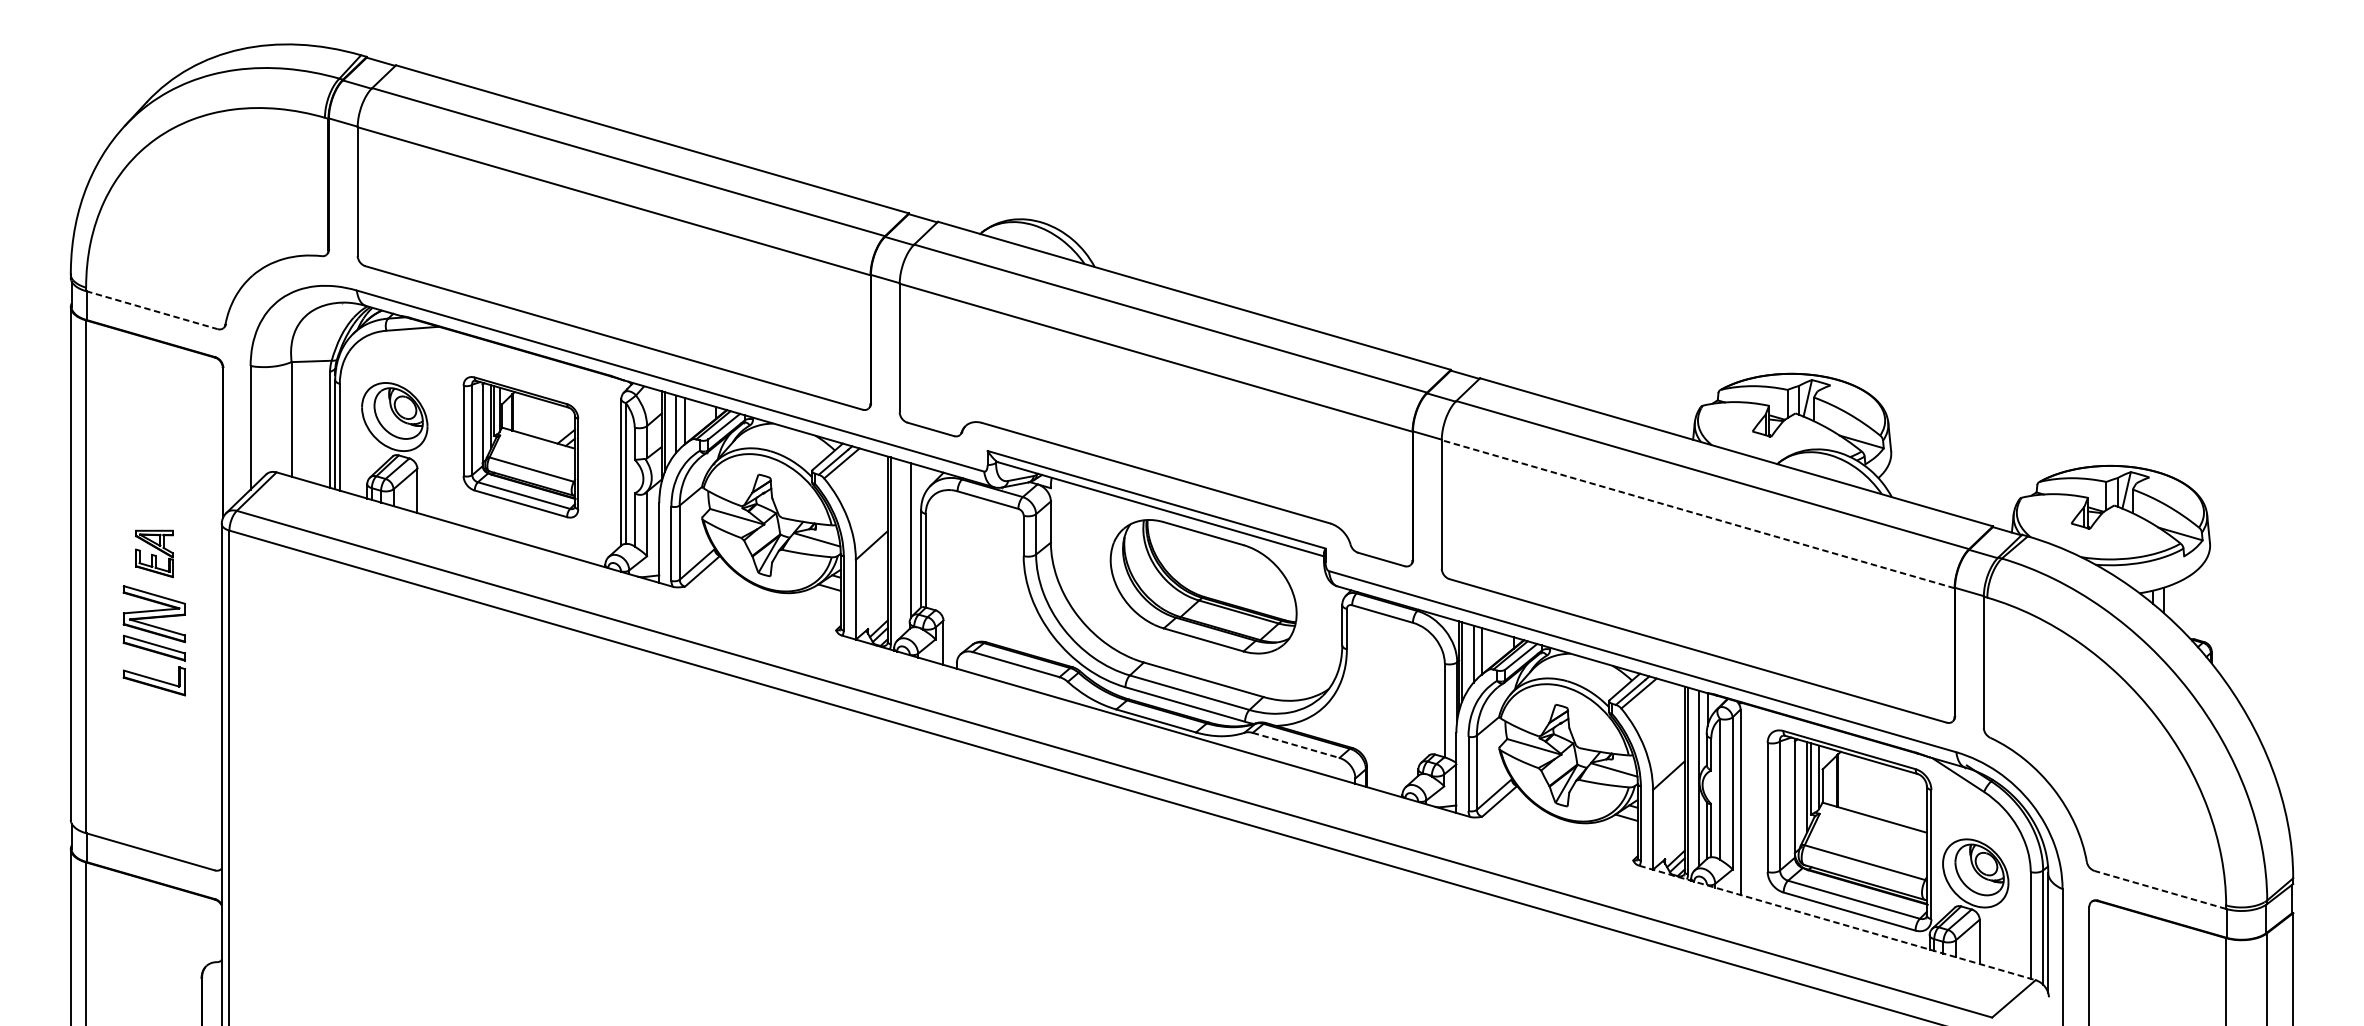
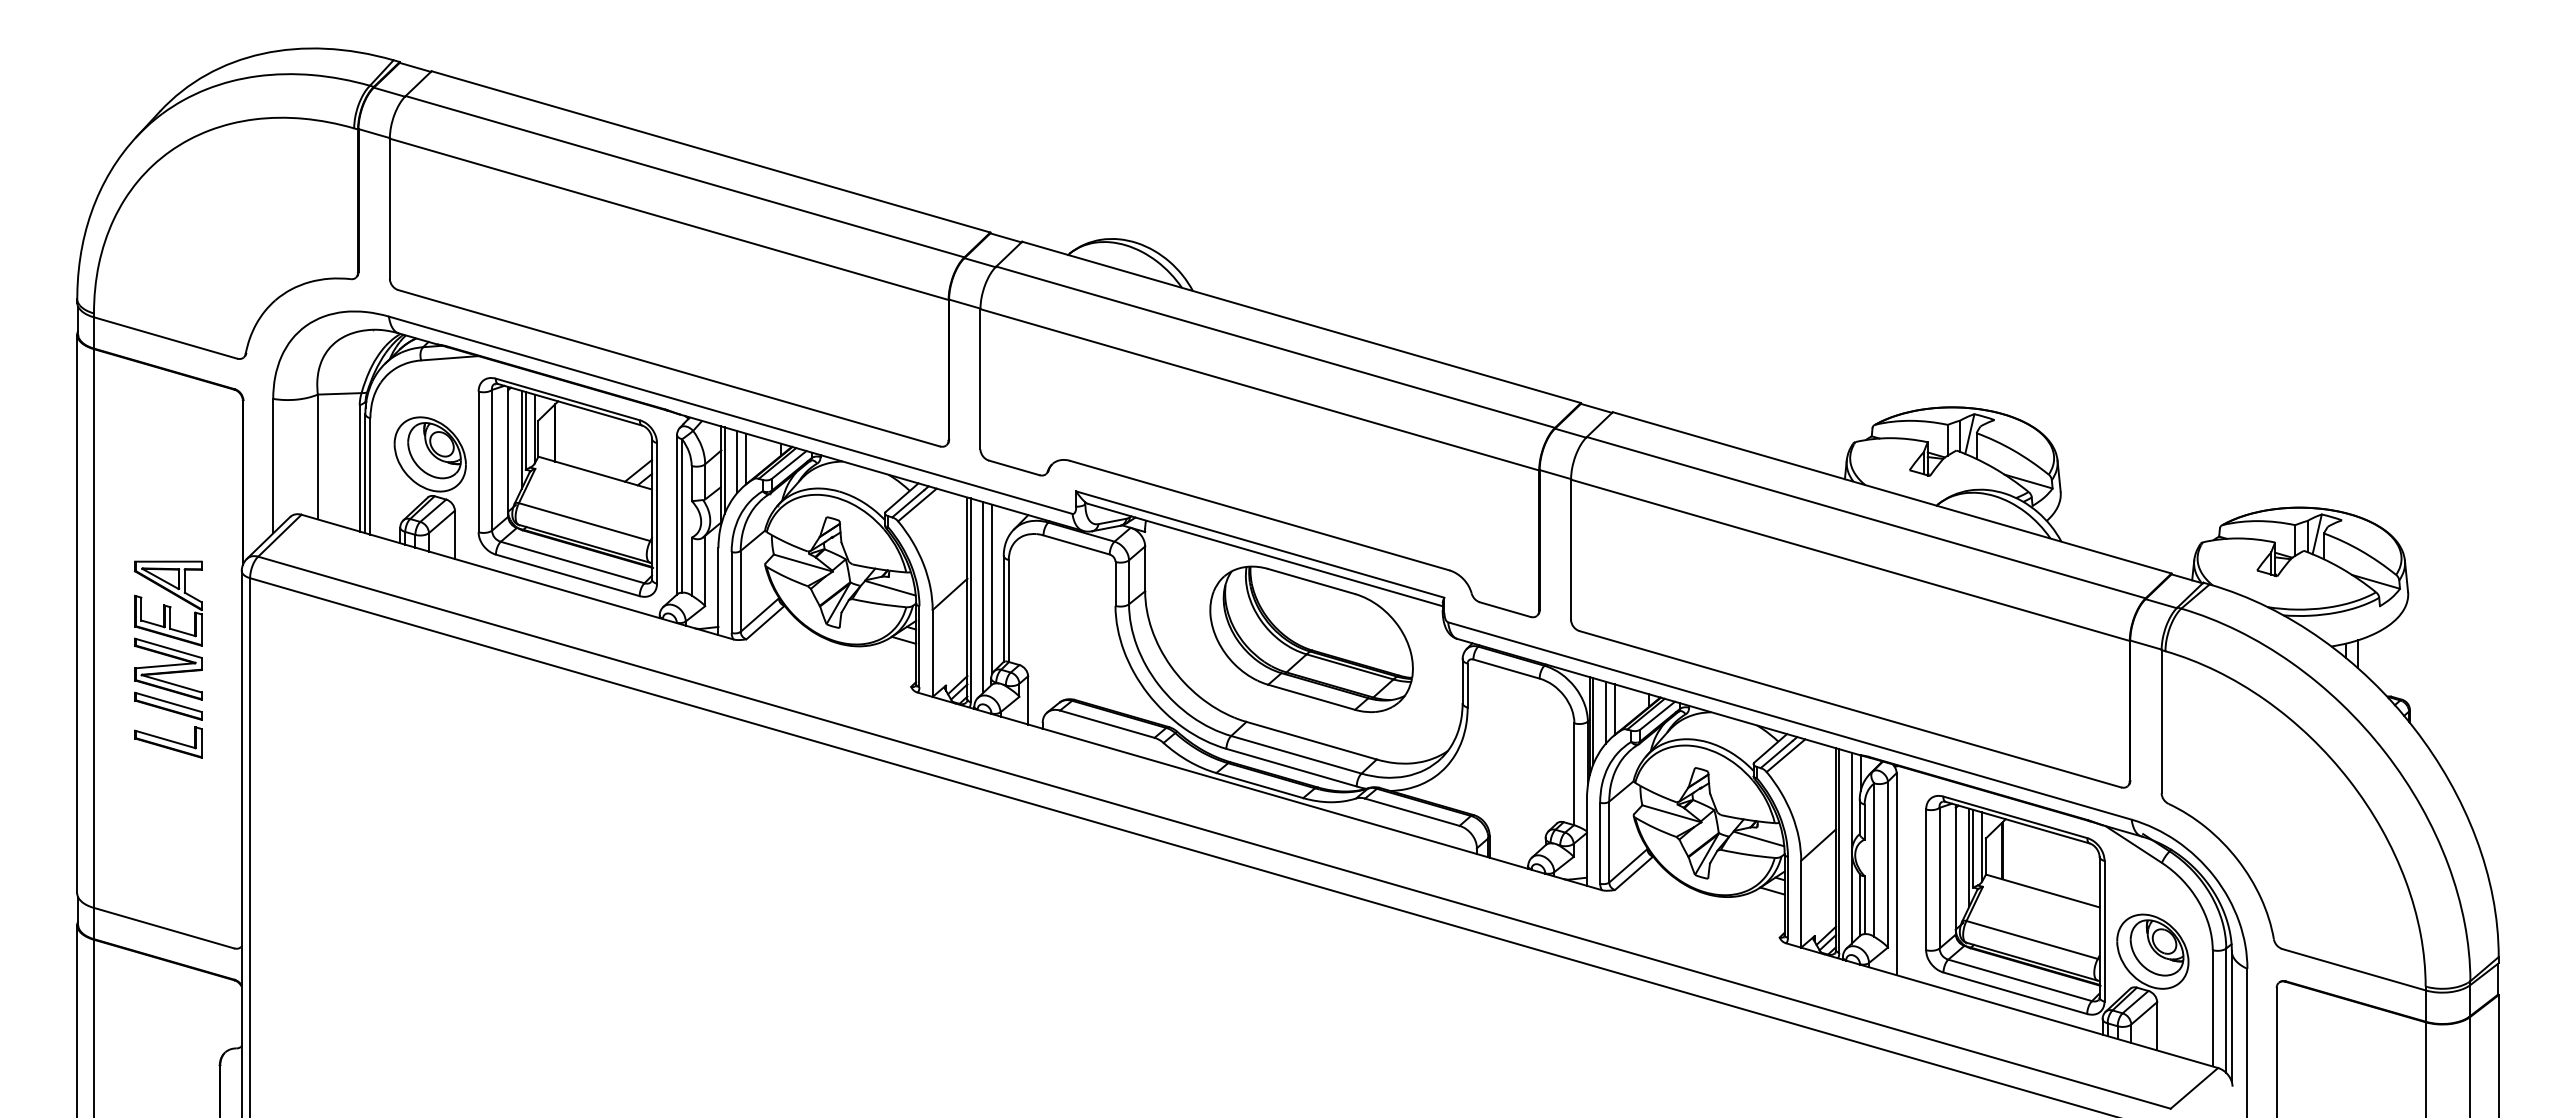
line: (151, 309) -> (165, 337), dashed -> solid
part: (520, 447) -> (567, 487), size x1.43
line: (1698, 514) -> (1850, 560), dashed -> solid
line: (902, 548) -> (983, 597), added
part: (154, 553) -> (168, 603), size x1.67
line: (1296, 745) -> (1412, 812), dashed -> solid
line: (2160, 889) -> (2354, 969), dashed -> solid
line: (1837, 922) -> (2002, 1005), dashed -> solid

